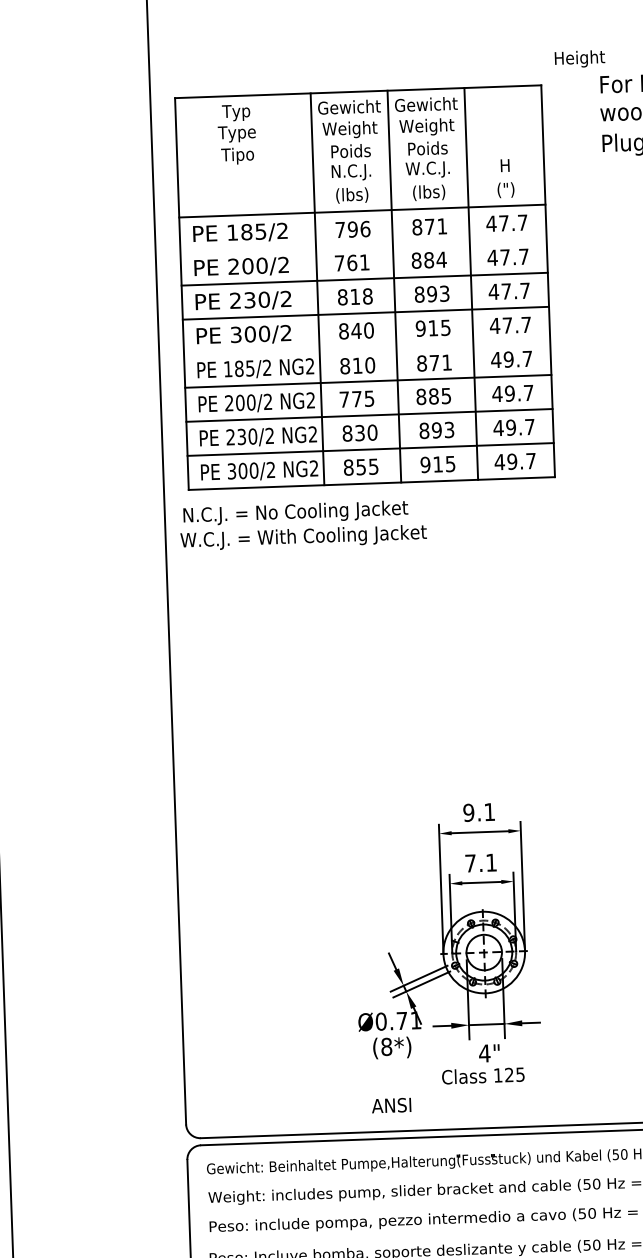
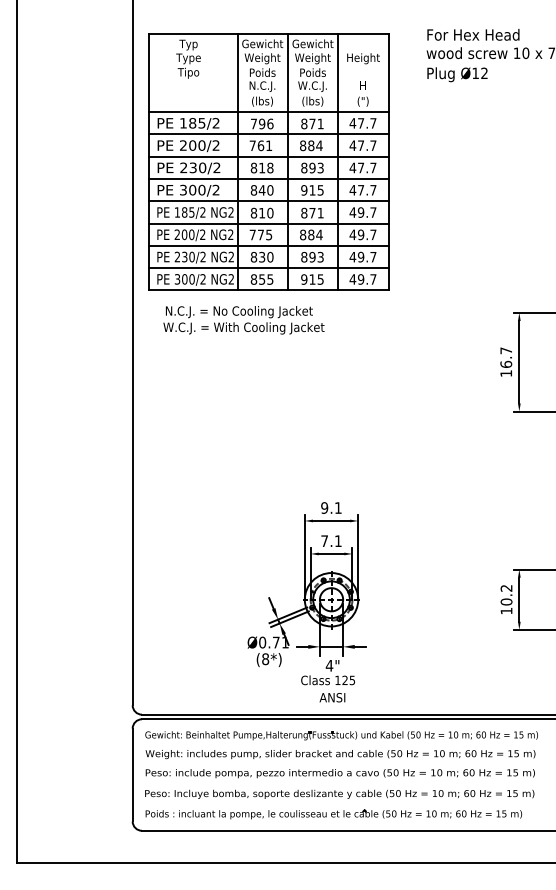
text: (579, 58) -> (363, 58), moved
line: (363, 245) -> (268, 134), added
line: (366, 347) -> (268, 201), added
text: (446, 395) -> (319, 234), 885 -> 884
text: (302, 525) -> (243, 320), moved
text: (391, 1105) -> (332, 697), moved

